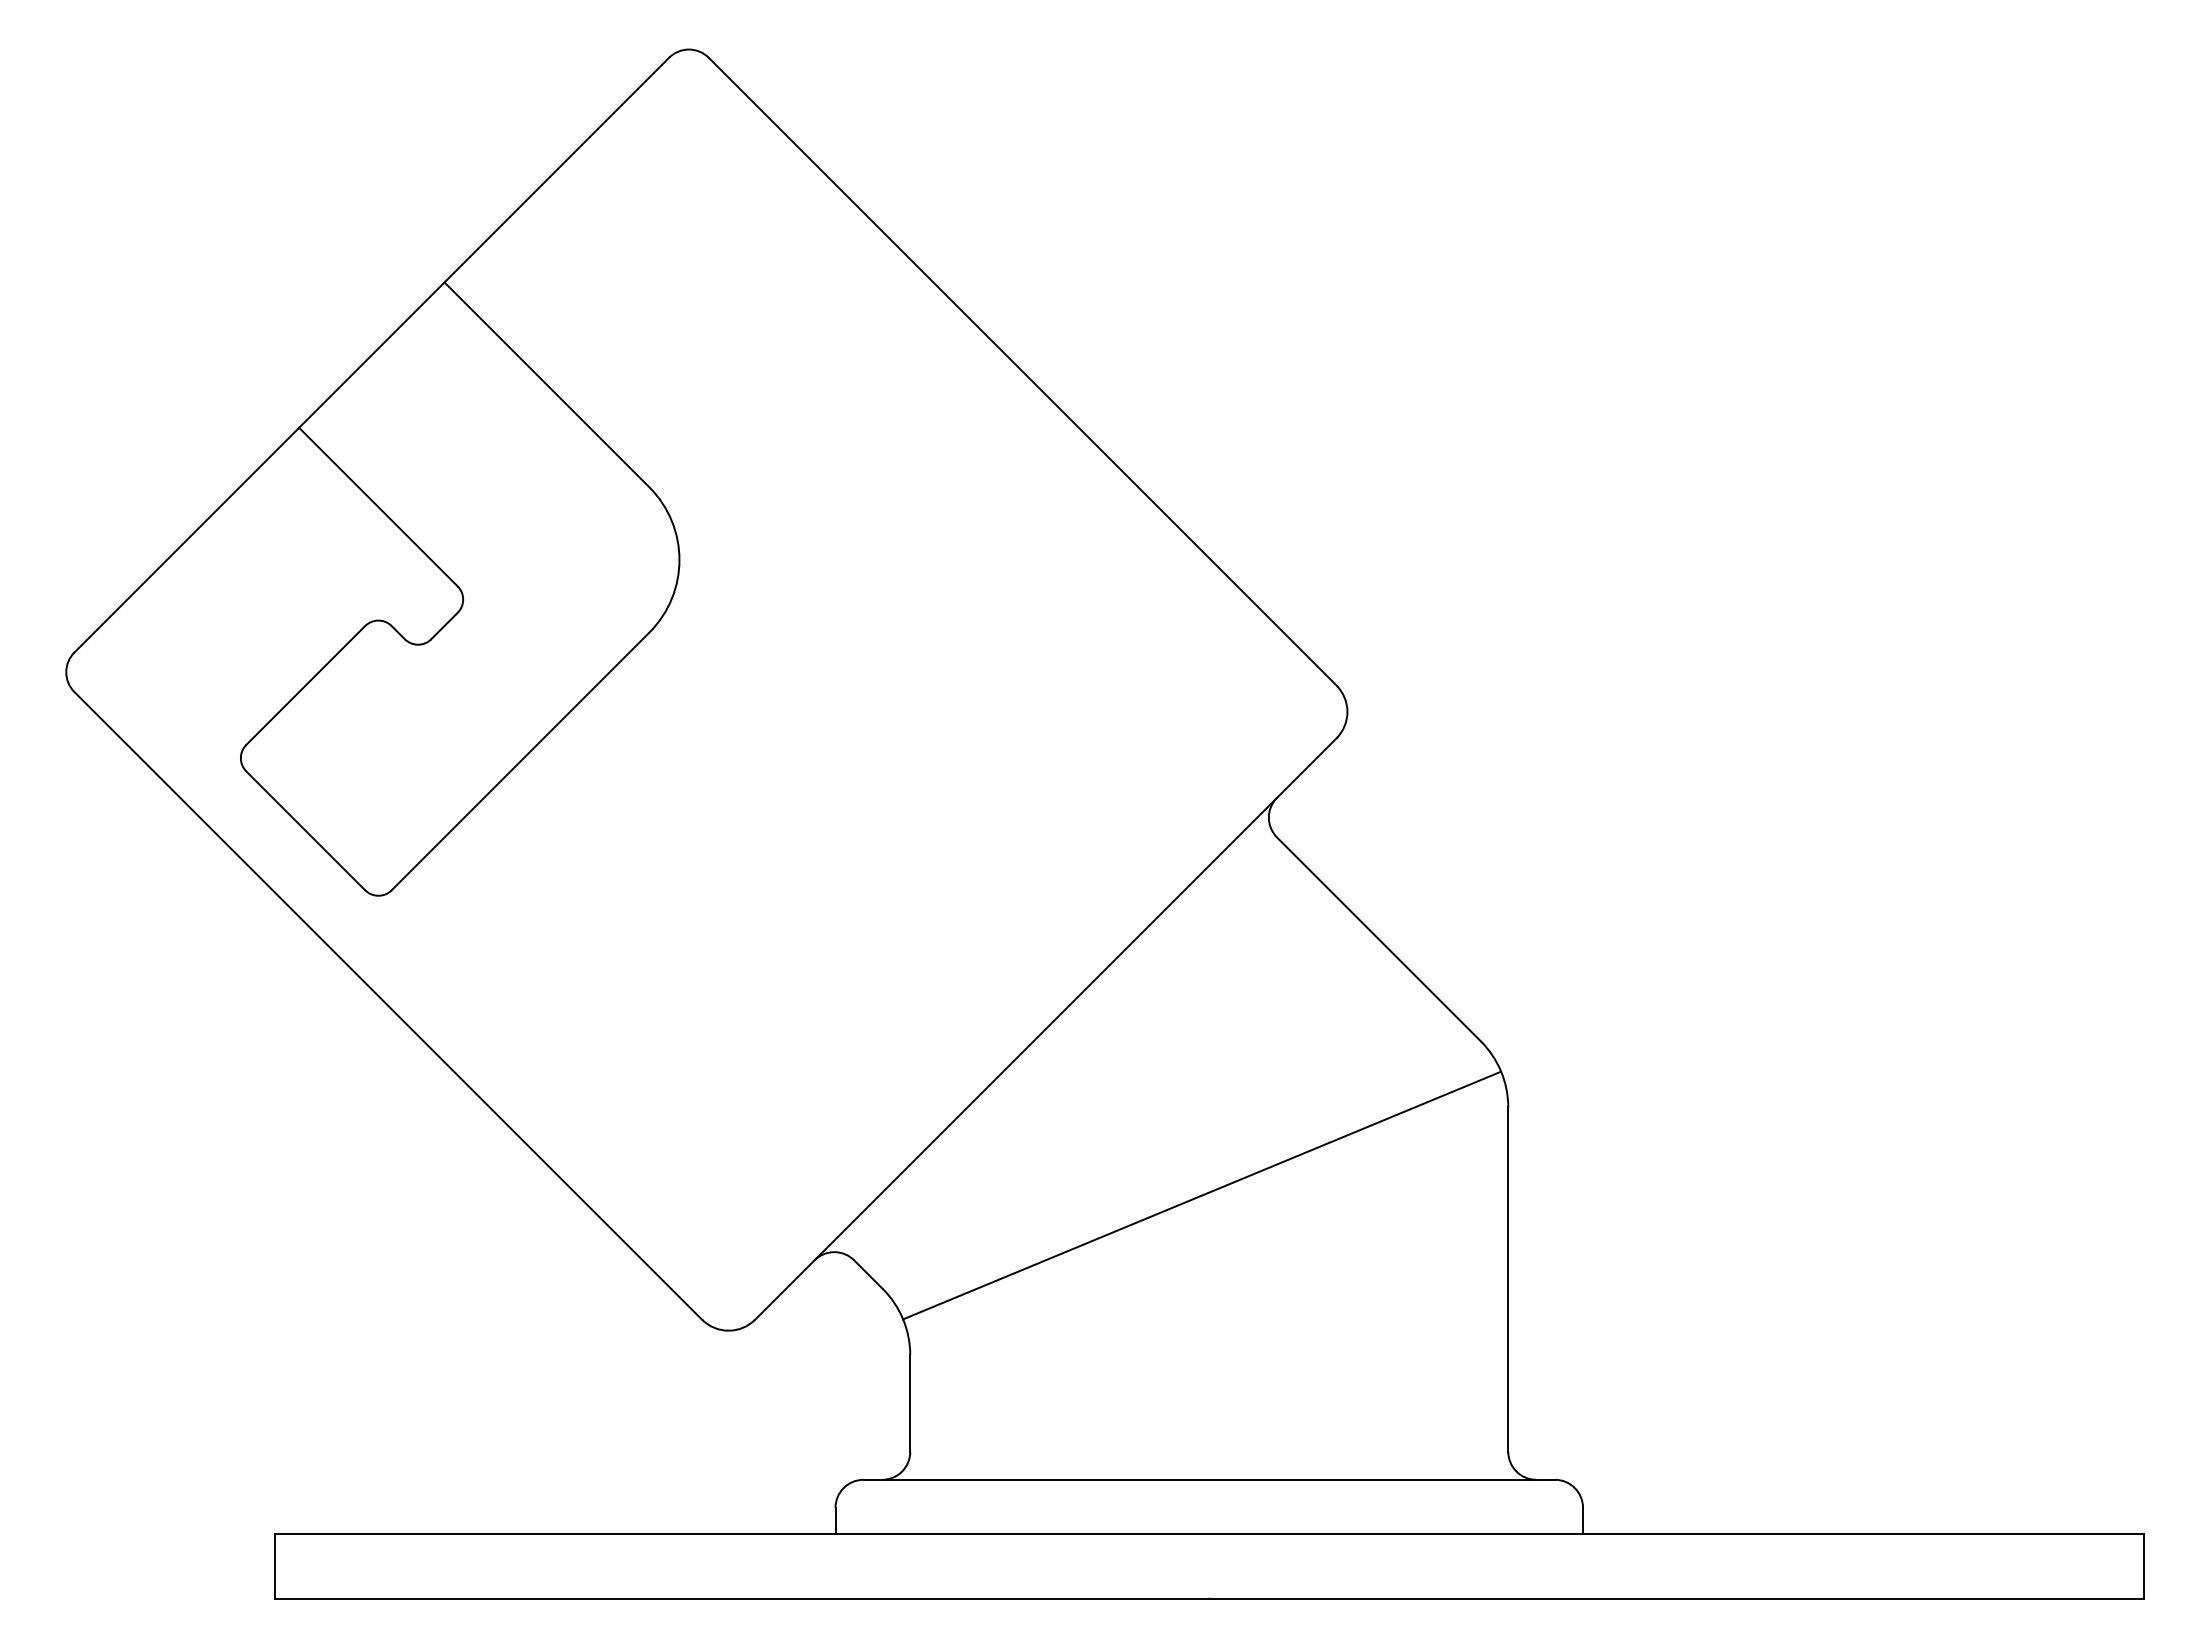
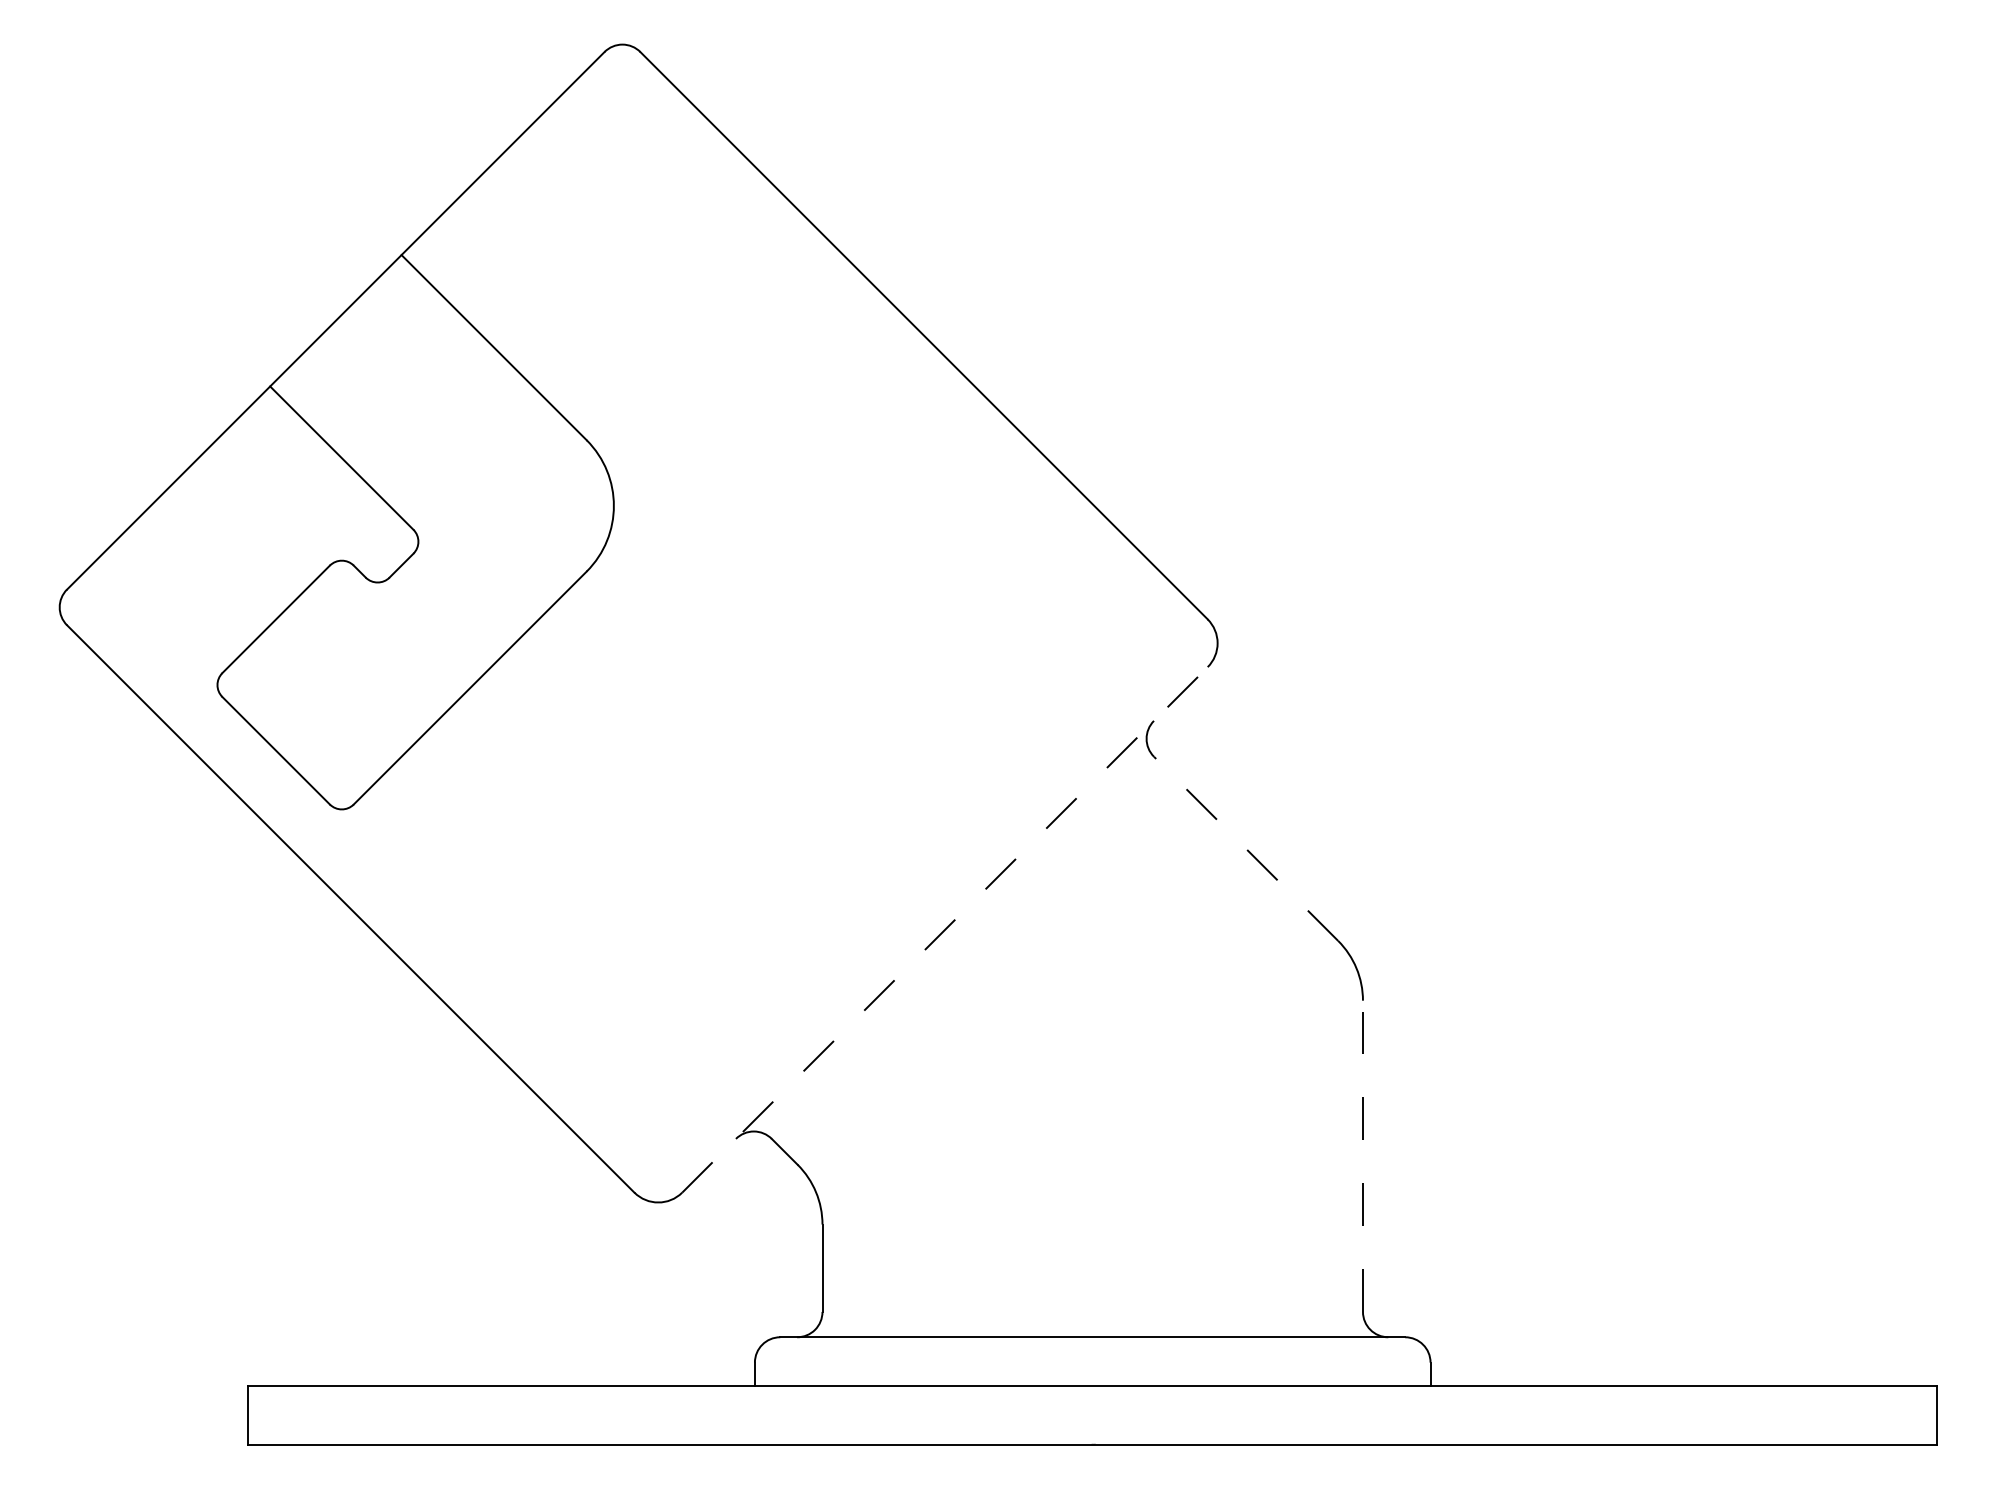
line: (1378, 939) -> (1245, 848), solid -> dashed
line: (1046, 1028) -> (945, 929), solid -> dashed
line: (1202, 1195) -> (1086, 1080), removed
line: (1508, 1279) -> (1363, 1156), solid -> dashed

